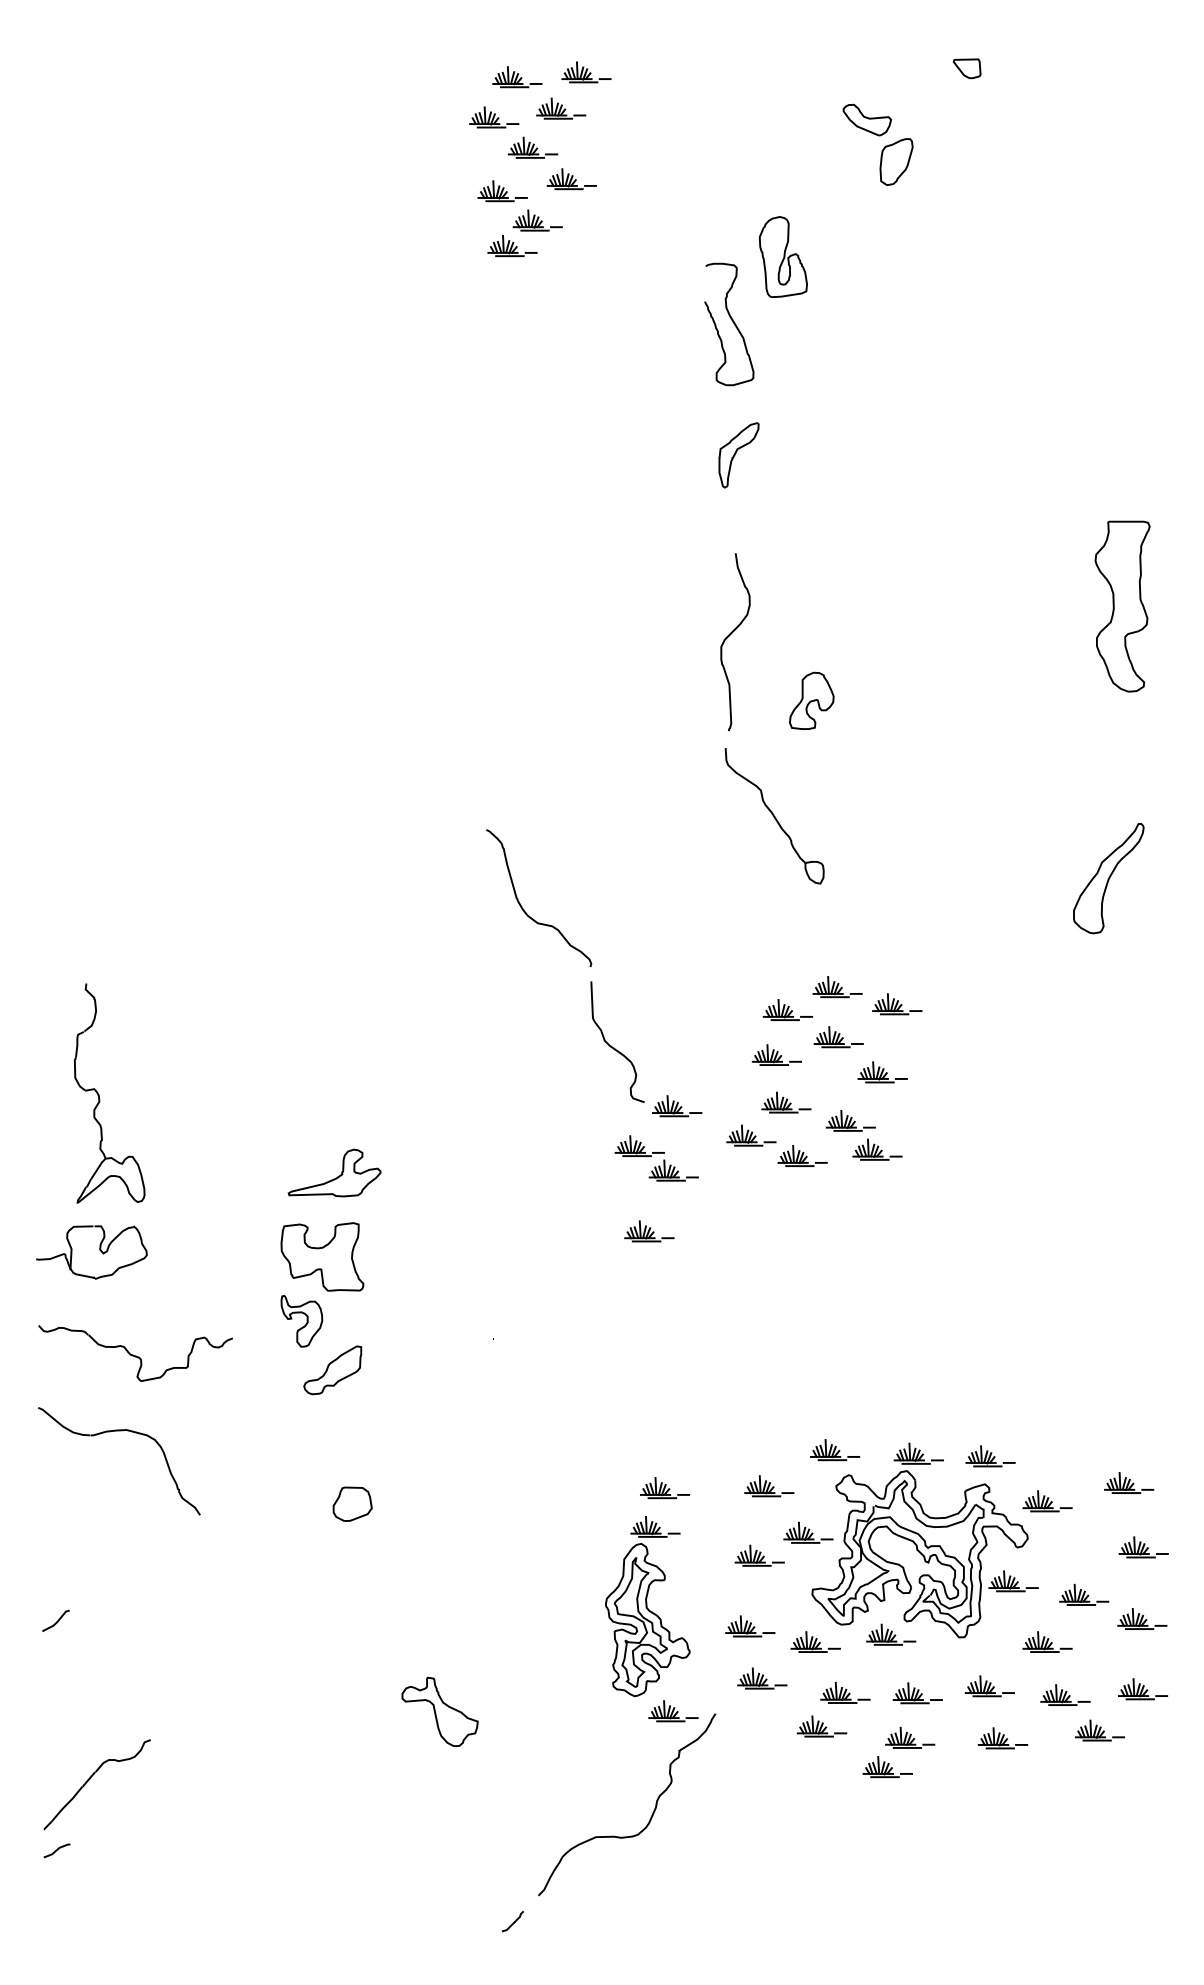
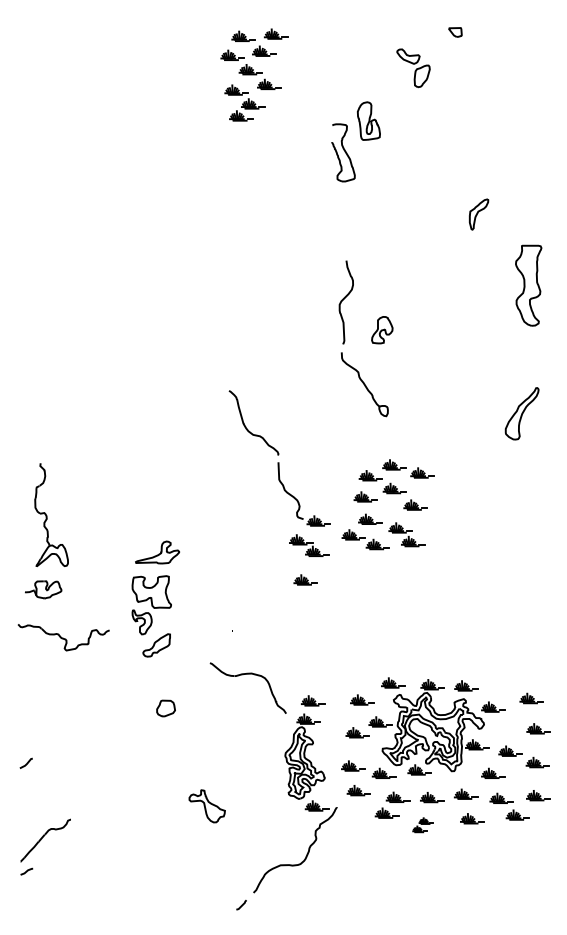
part: (737, 455) -> (478, 214), moved
part: (92, 1251) -> (43, 589), size x0.7
part: (109, 1434) -> (243, 675), moved
part: (897, 1750) -> (422, 824), size x0.6

